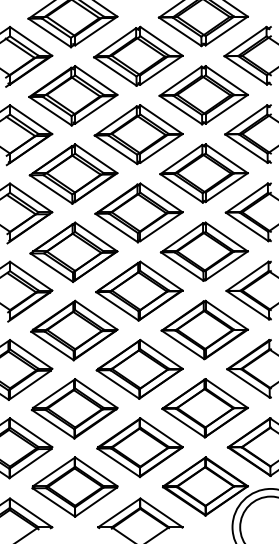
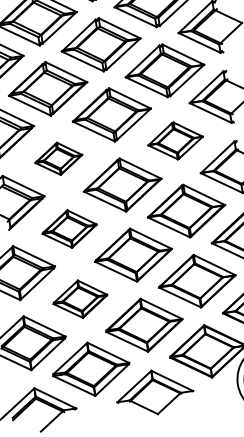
part: (73, 251) -> (58, 158), size x0.6
part: (203, 251) -> (174, 140), size x0.7
part: (74, 330) -> (69, 229), size x0.7
part: (74, 408) -> (80, 298), size x0.7

